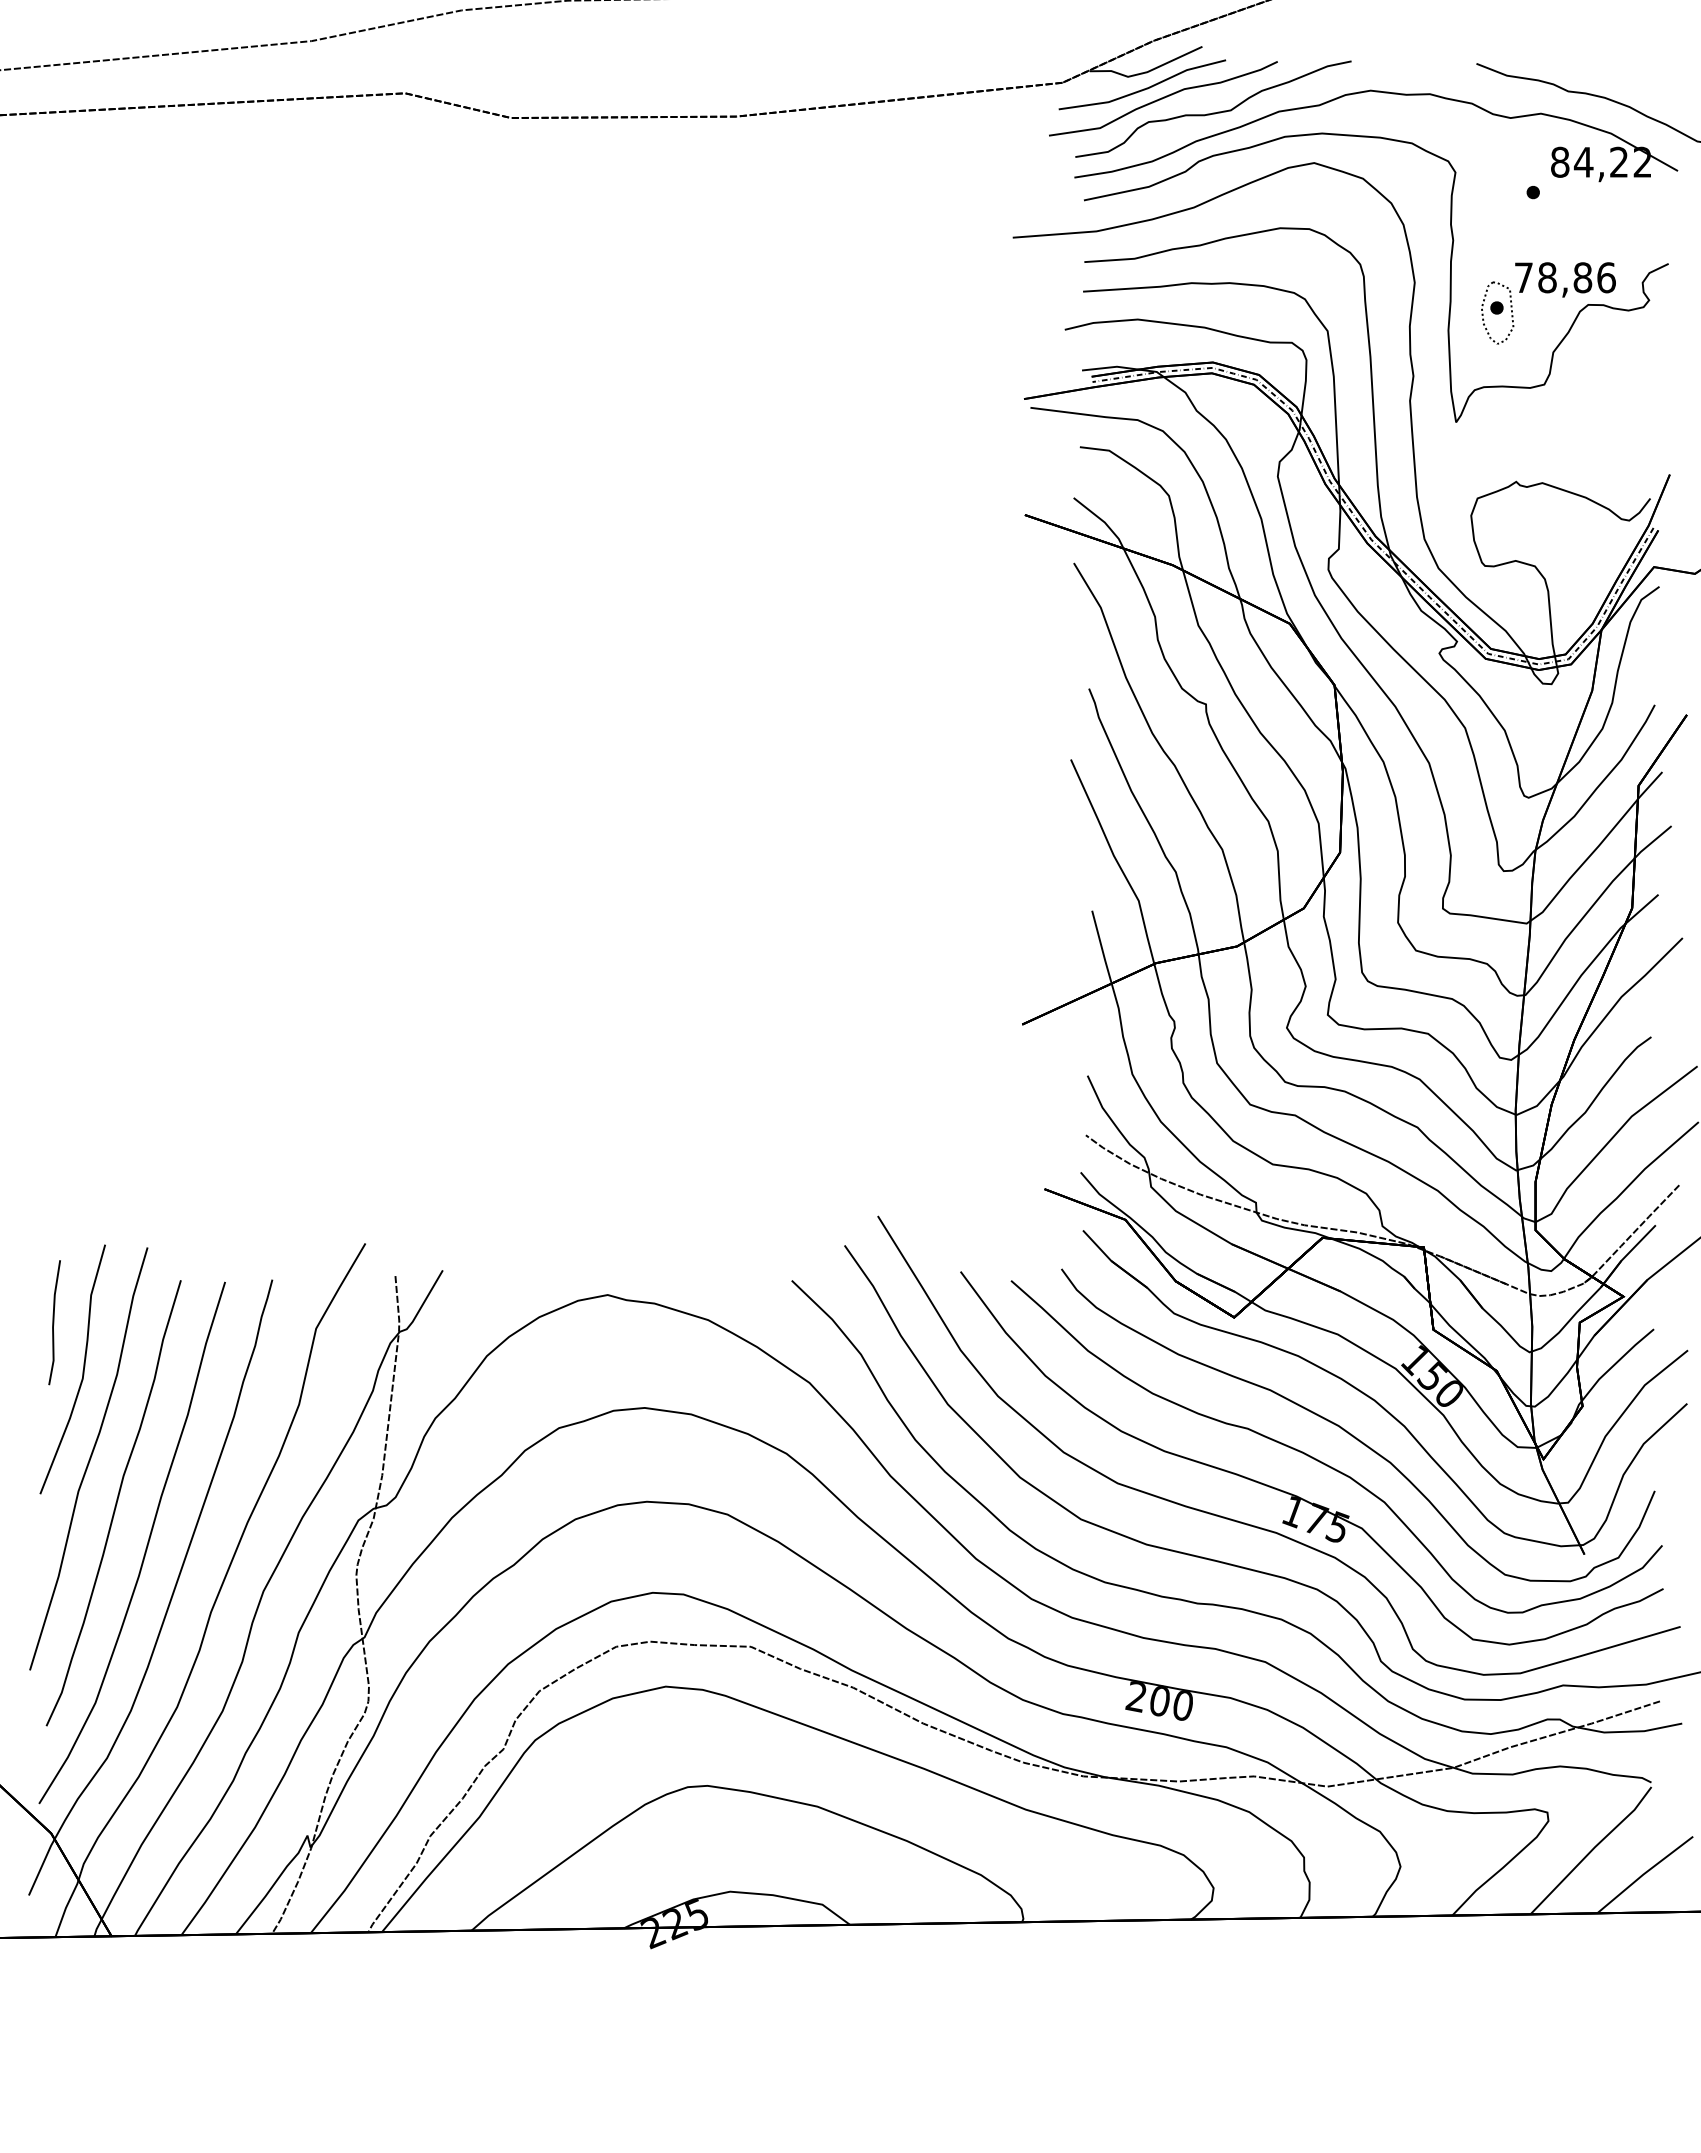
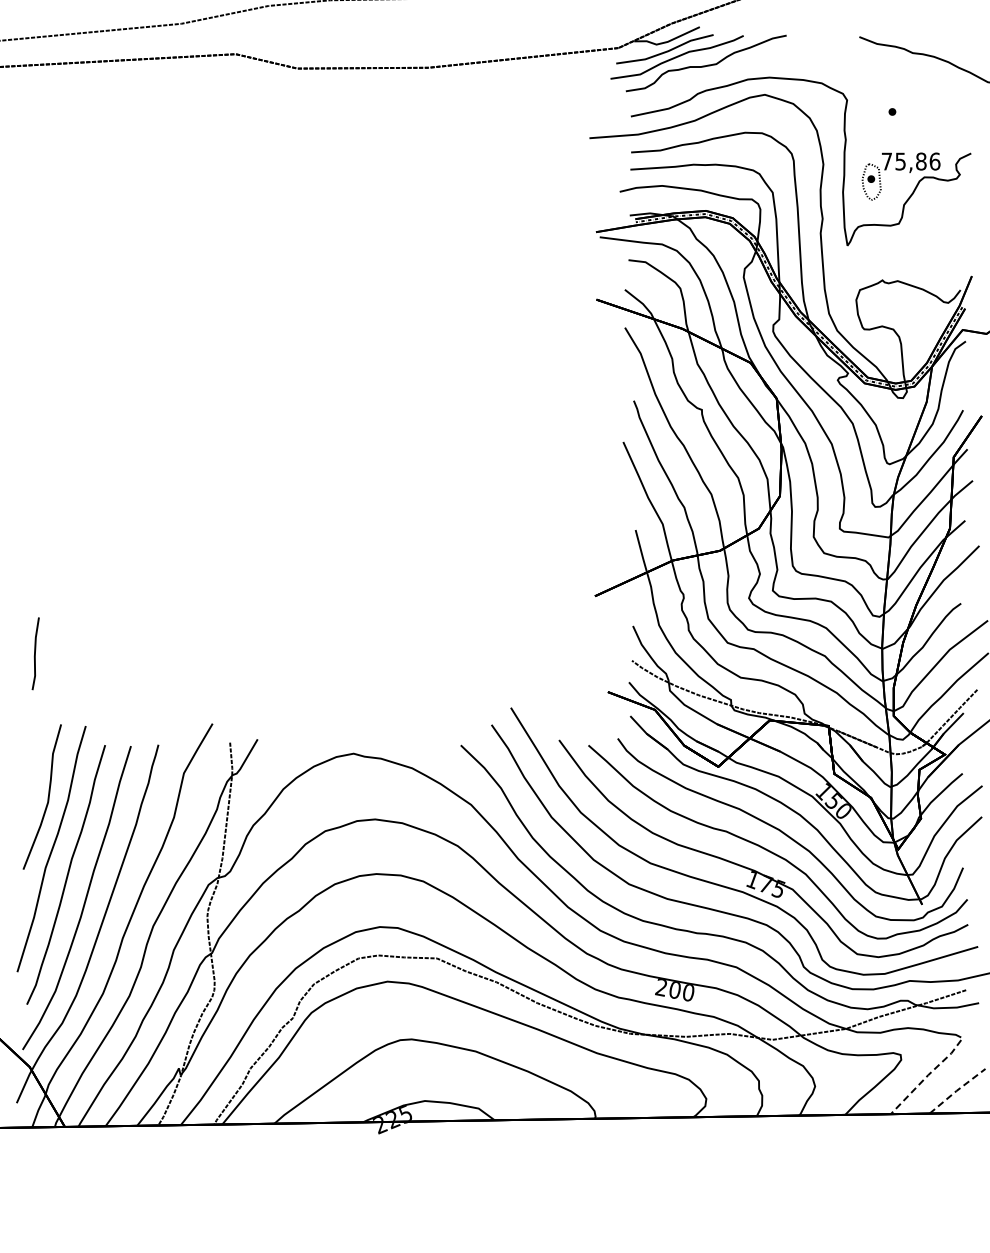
part: (1378, 93) -> (802, 54), removed
text: (1547, 277) -> (900, 161), 78,86 -> 75,86
line: (54, 1322) -> (35, 653), moved
line: (1591, 1849) -> (926, 1076), solid -> dashed
line: (1643, 1875) -> (956, 1091), solid -> dashed

